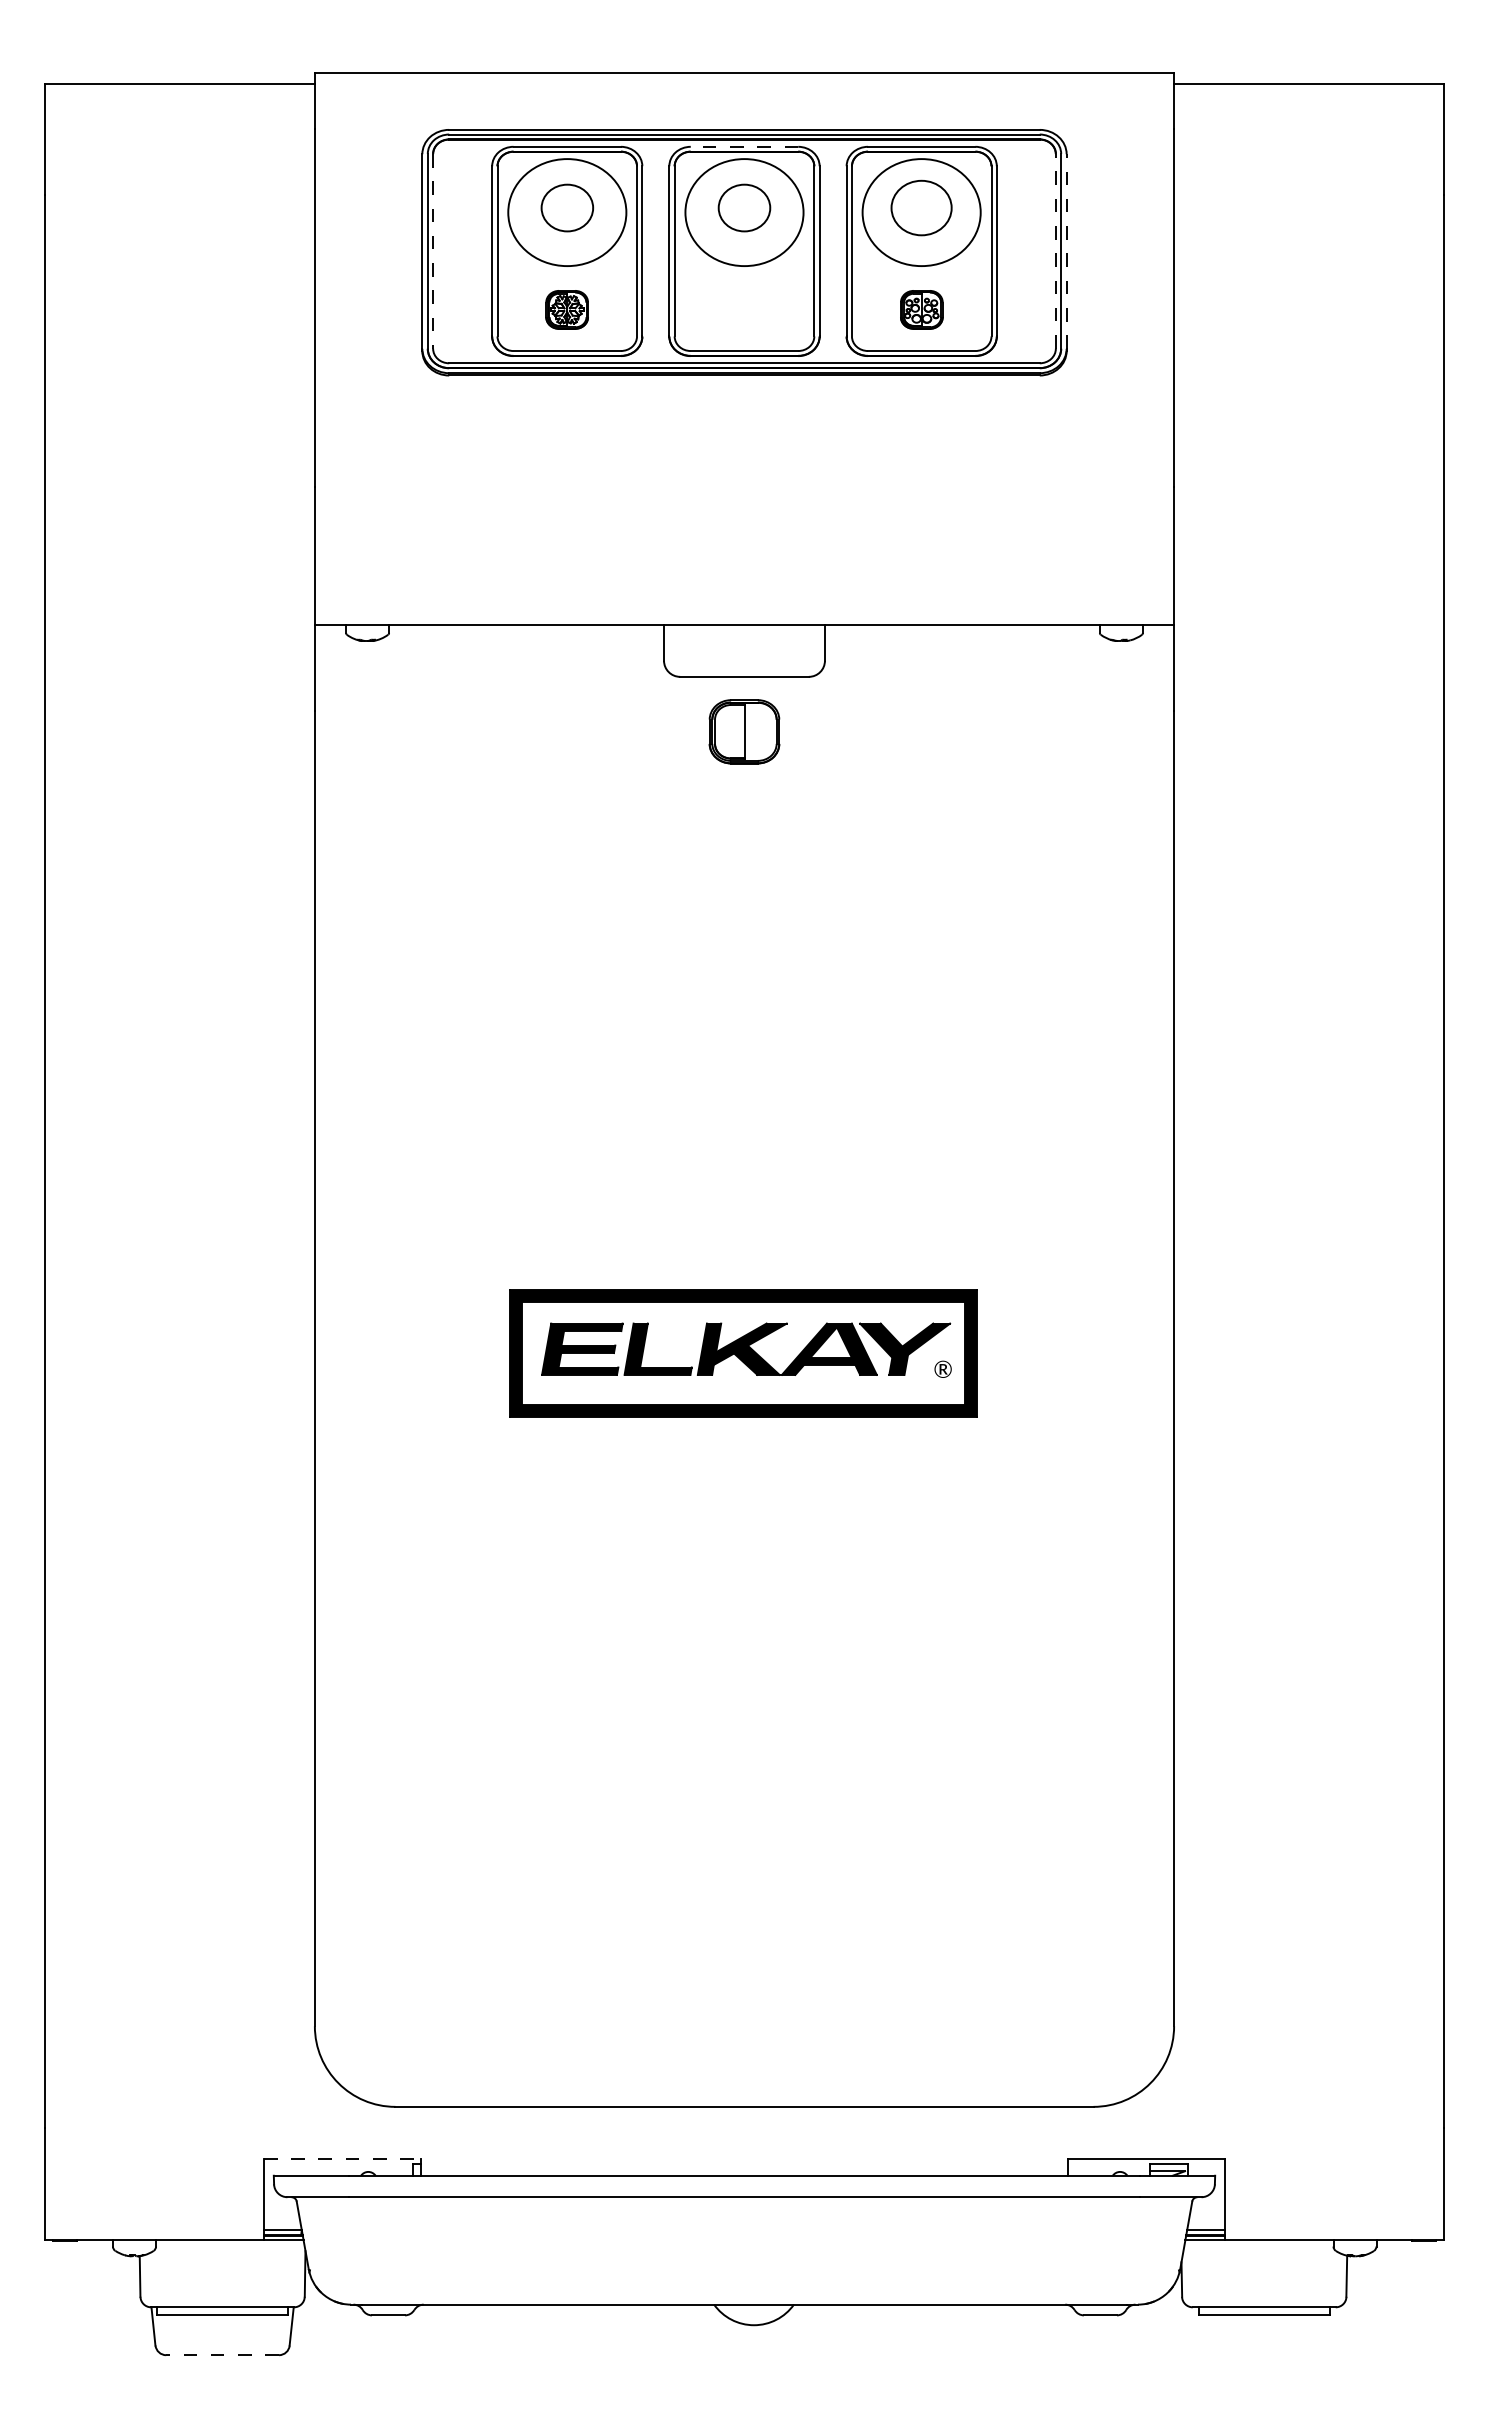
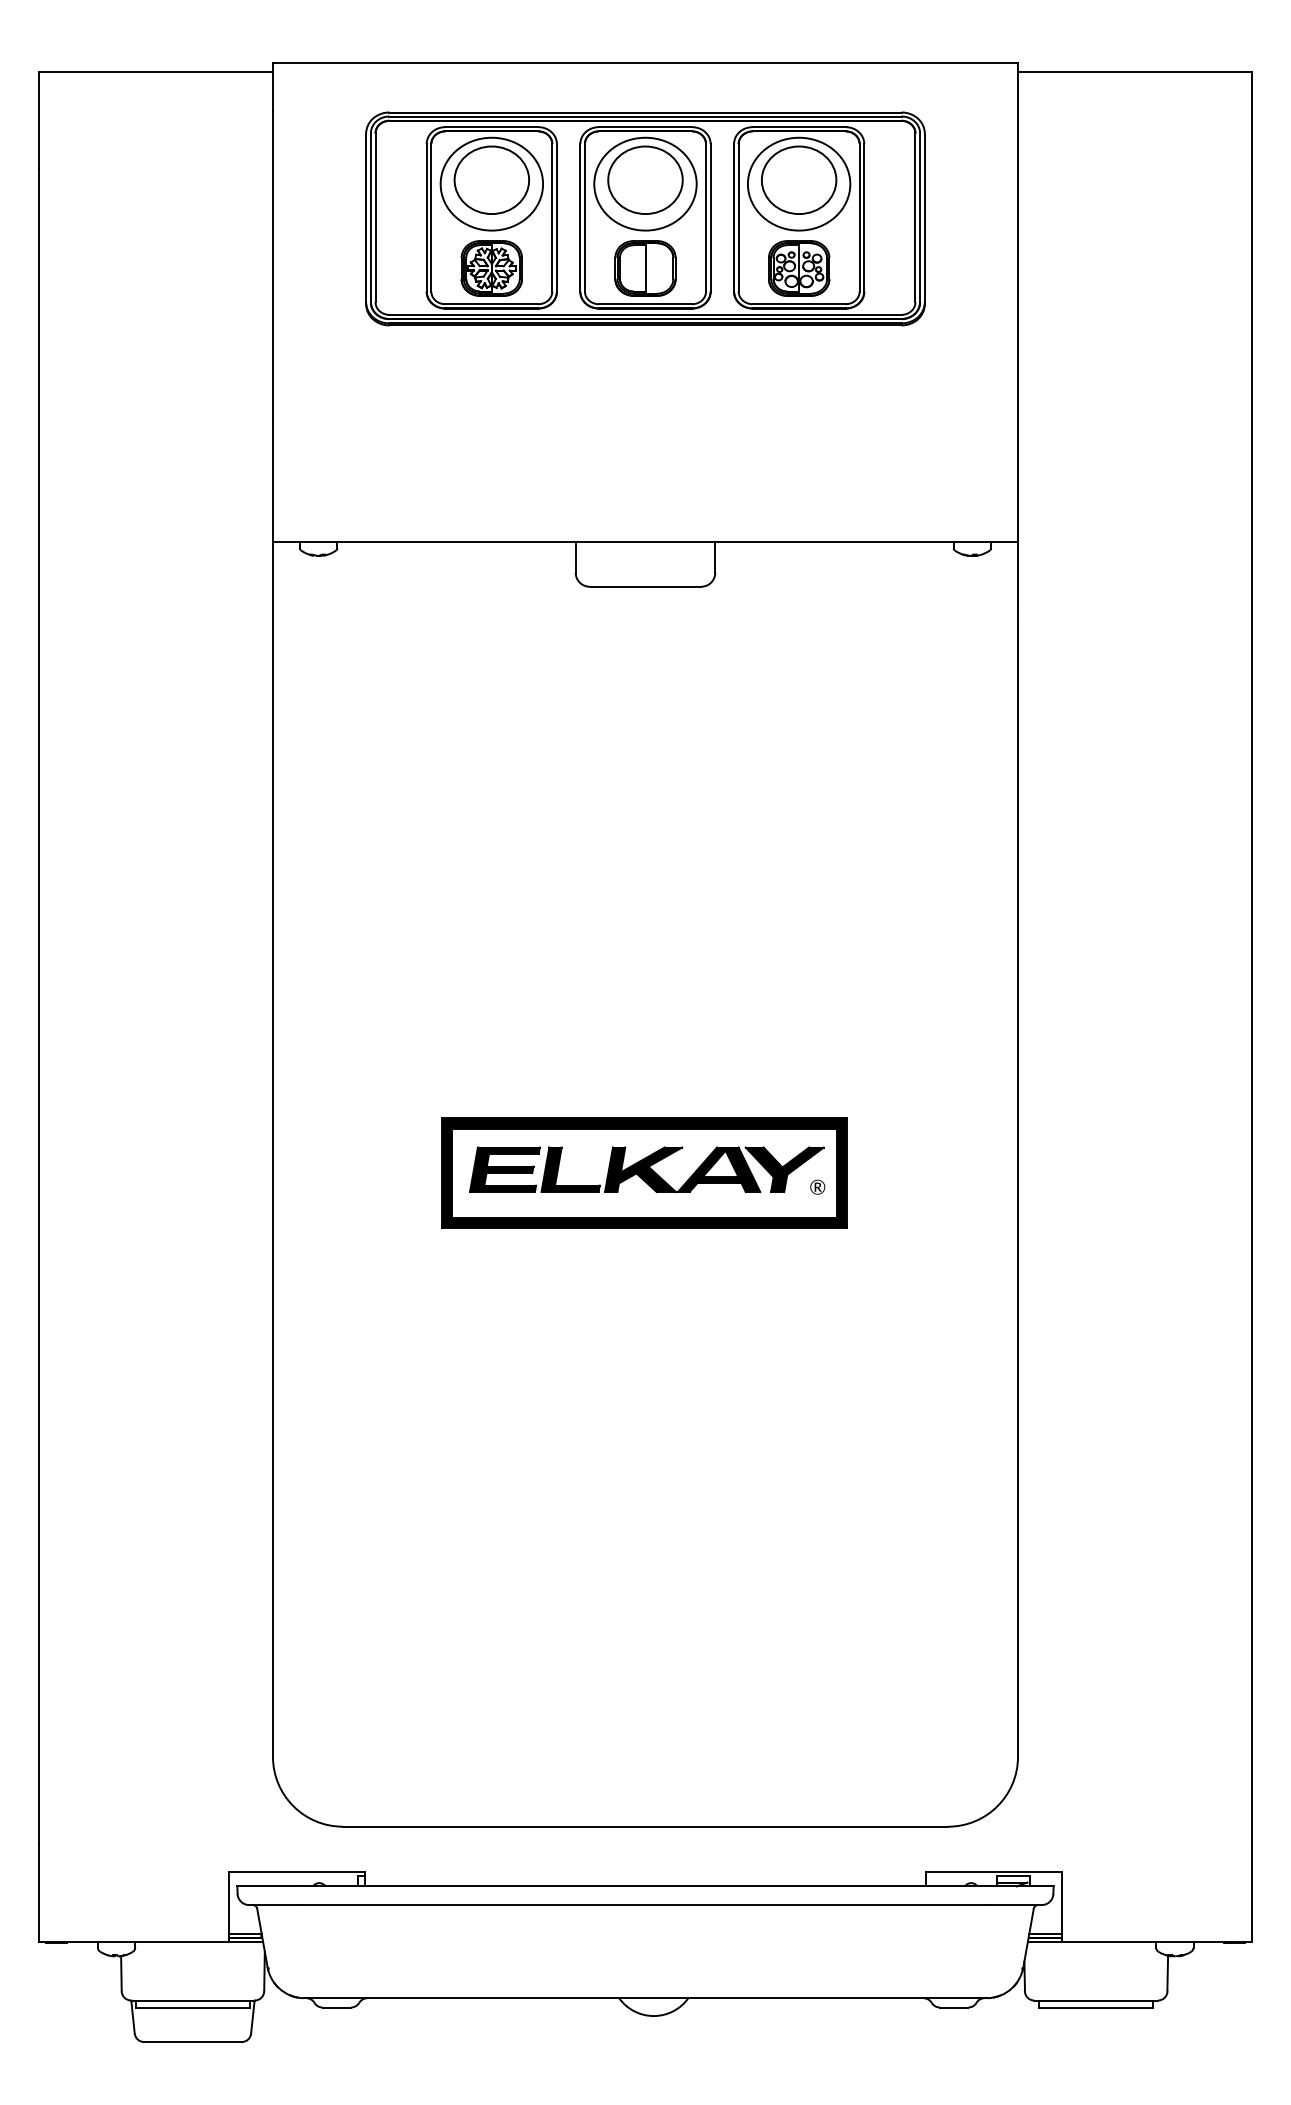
line: (744, 146) -> (645, 126), dashed -> solid
part: (567, 207) -> (492, 179), size x1.67
part: (744, 207) -> (645, 179), size x1.67
part: (921, 207) -> (798, 179), size x1.43
line: (1055, 250) -> (915, 217), dashed -> solid
line: (433, 251) -> (375, 217), dashed -> solid
line: (1066, 251) -> (924, 217), dashed -> solid
part: (566, 309) -> (491, 268), size x1.67
part: (921, 309) -> (798, 268), size x1.67
part: (744, 731) -> (645, 268), moved
line: (342, 2159) -> (296, 1872), dashed -> solid
line: (222, 2355) -> (192, 2042), dashed -> solid

